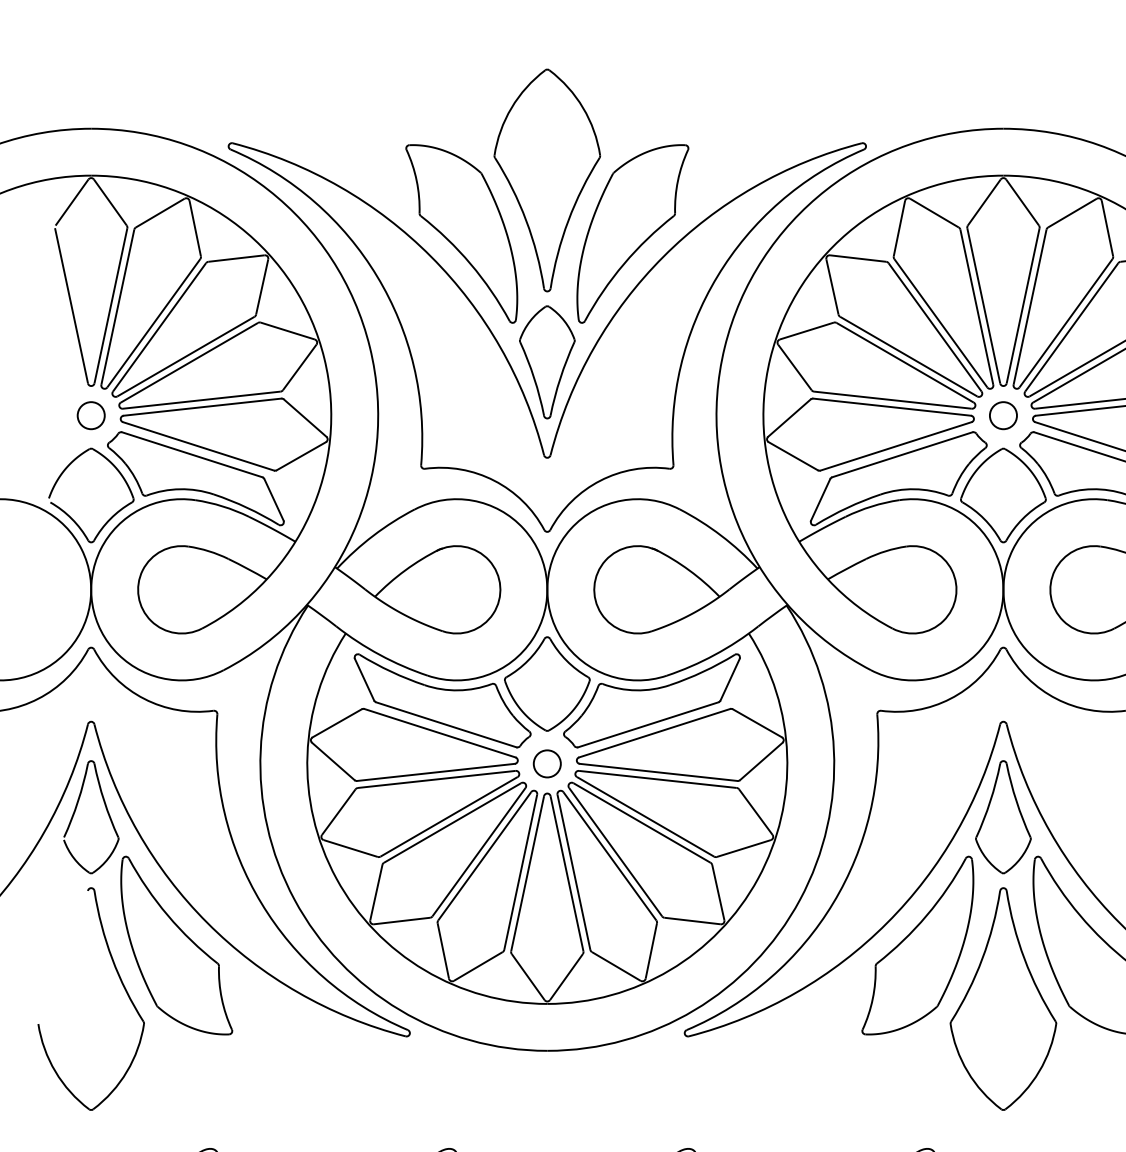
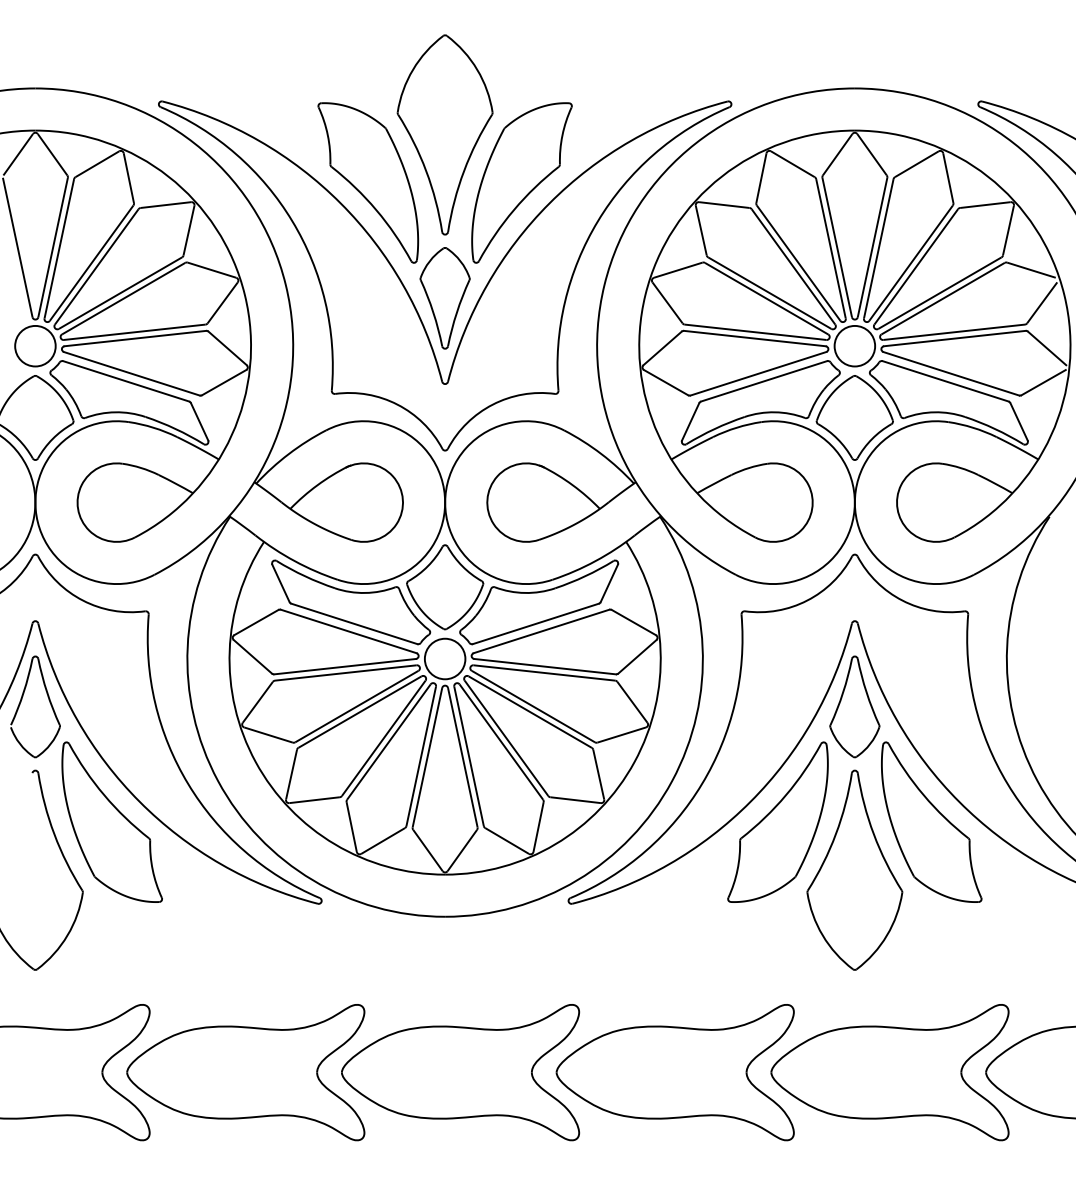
circle: (91, 414) -> (35, 345), size x1.67
circle: (1003, 414) -> (854, 345), size x1.67
circle: (546, 763) -> (444, 658), size x1.67

